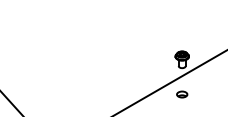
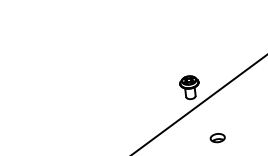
part: (182, 94) -> (218, 137), moved

